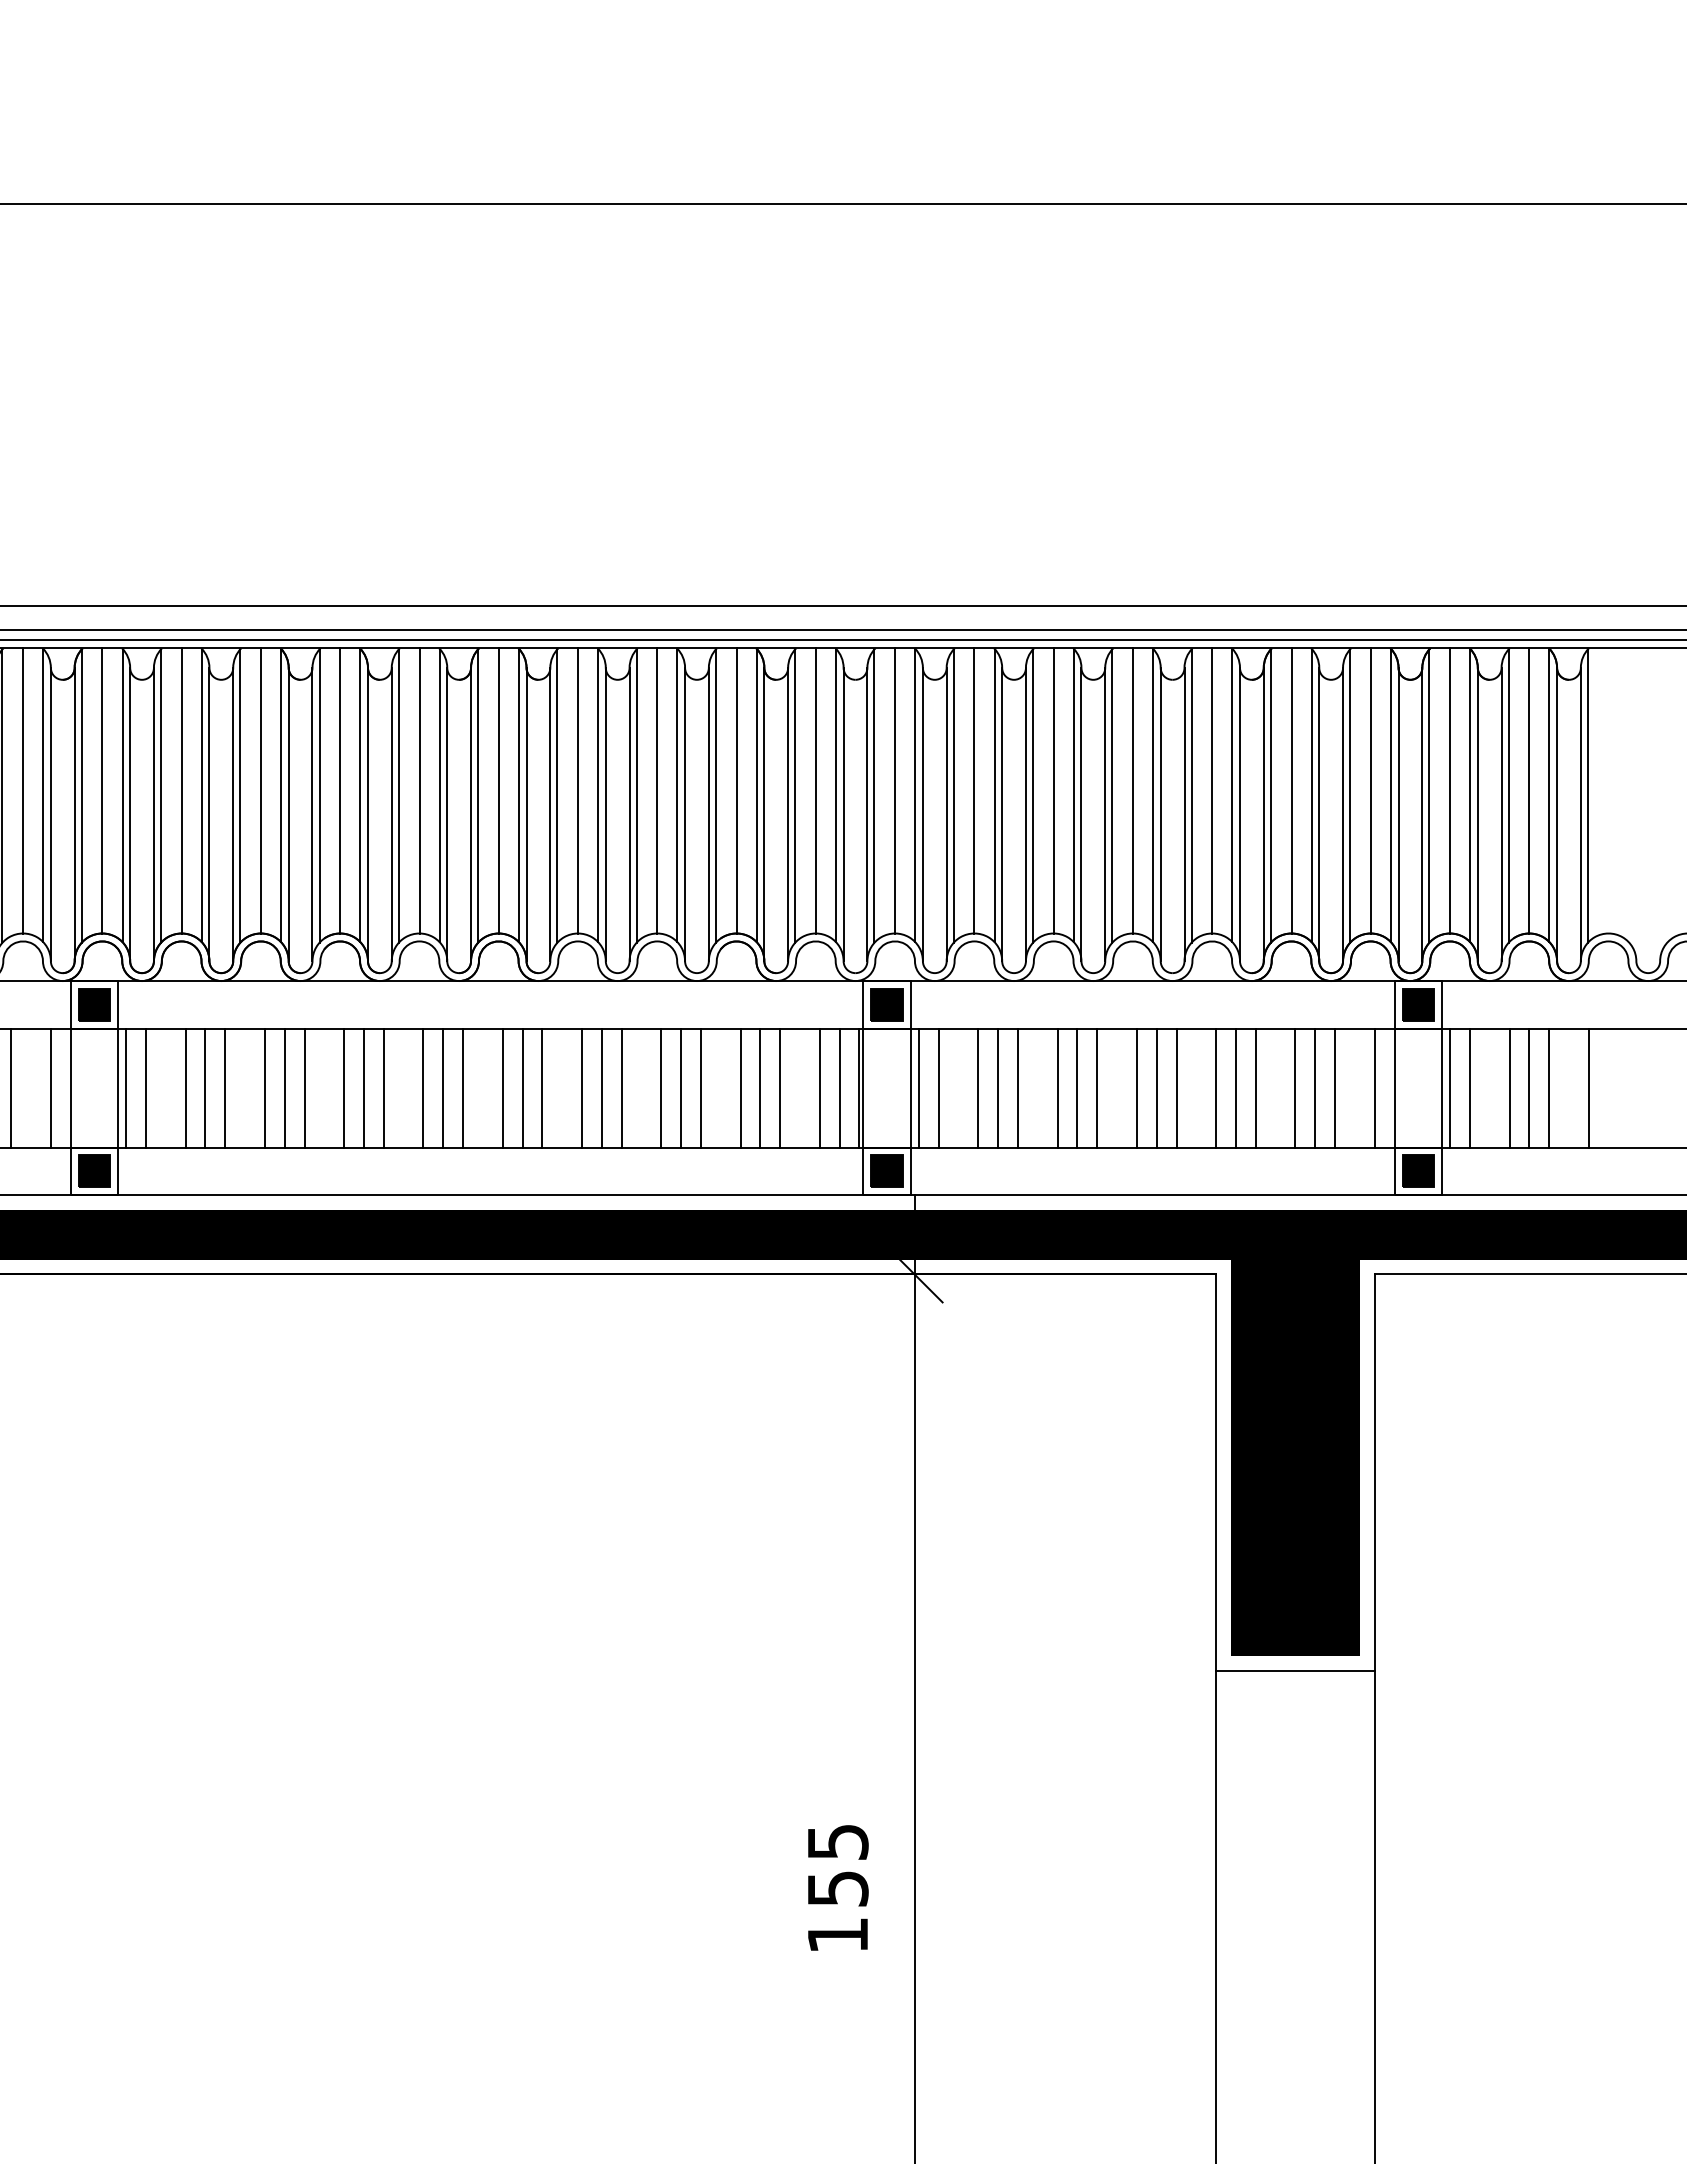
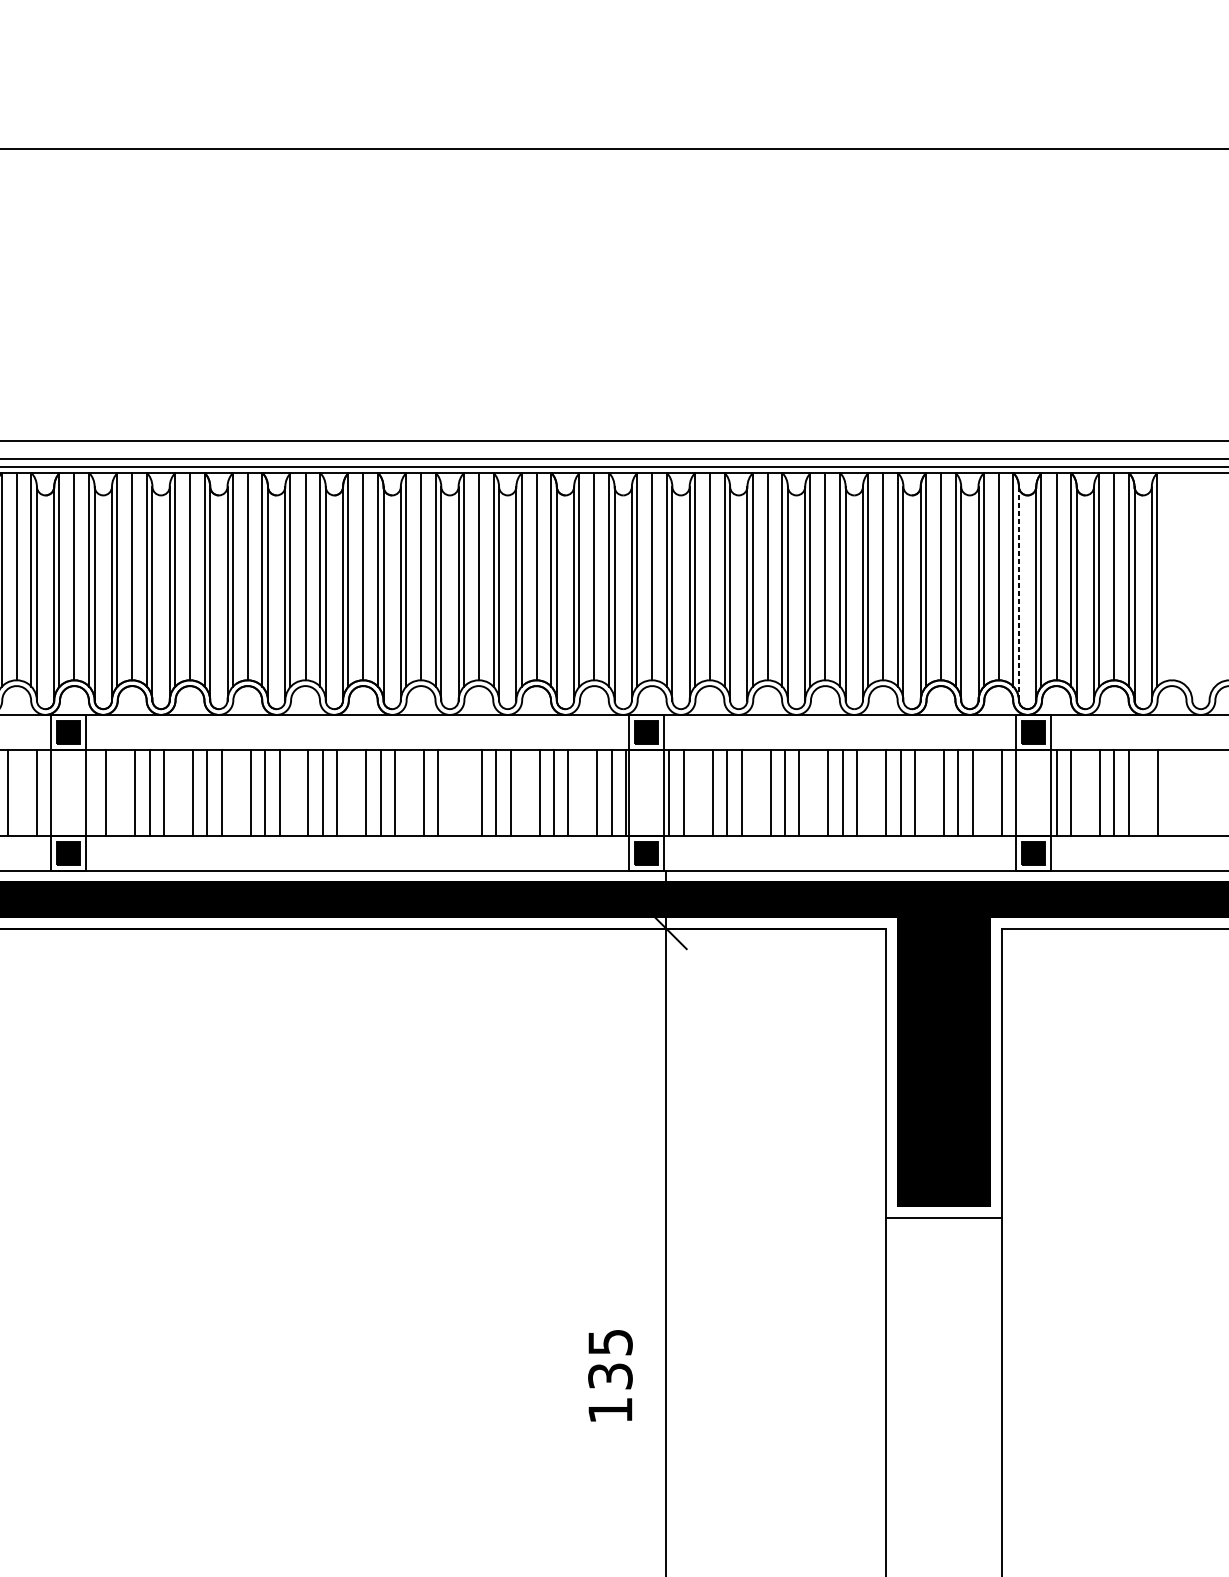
line: (1398, 814) -> (1018, 593), solid -> dashed
line: (126, 1087) -> (92, 792), removed
line: (621, 1087) -> (452, 792), removed
text: (837, 1888) -> (610, 1376), 155 -> 135

